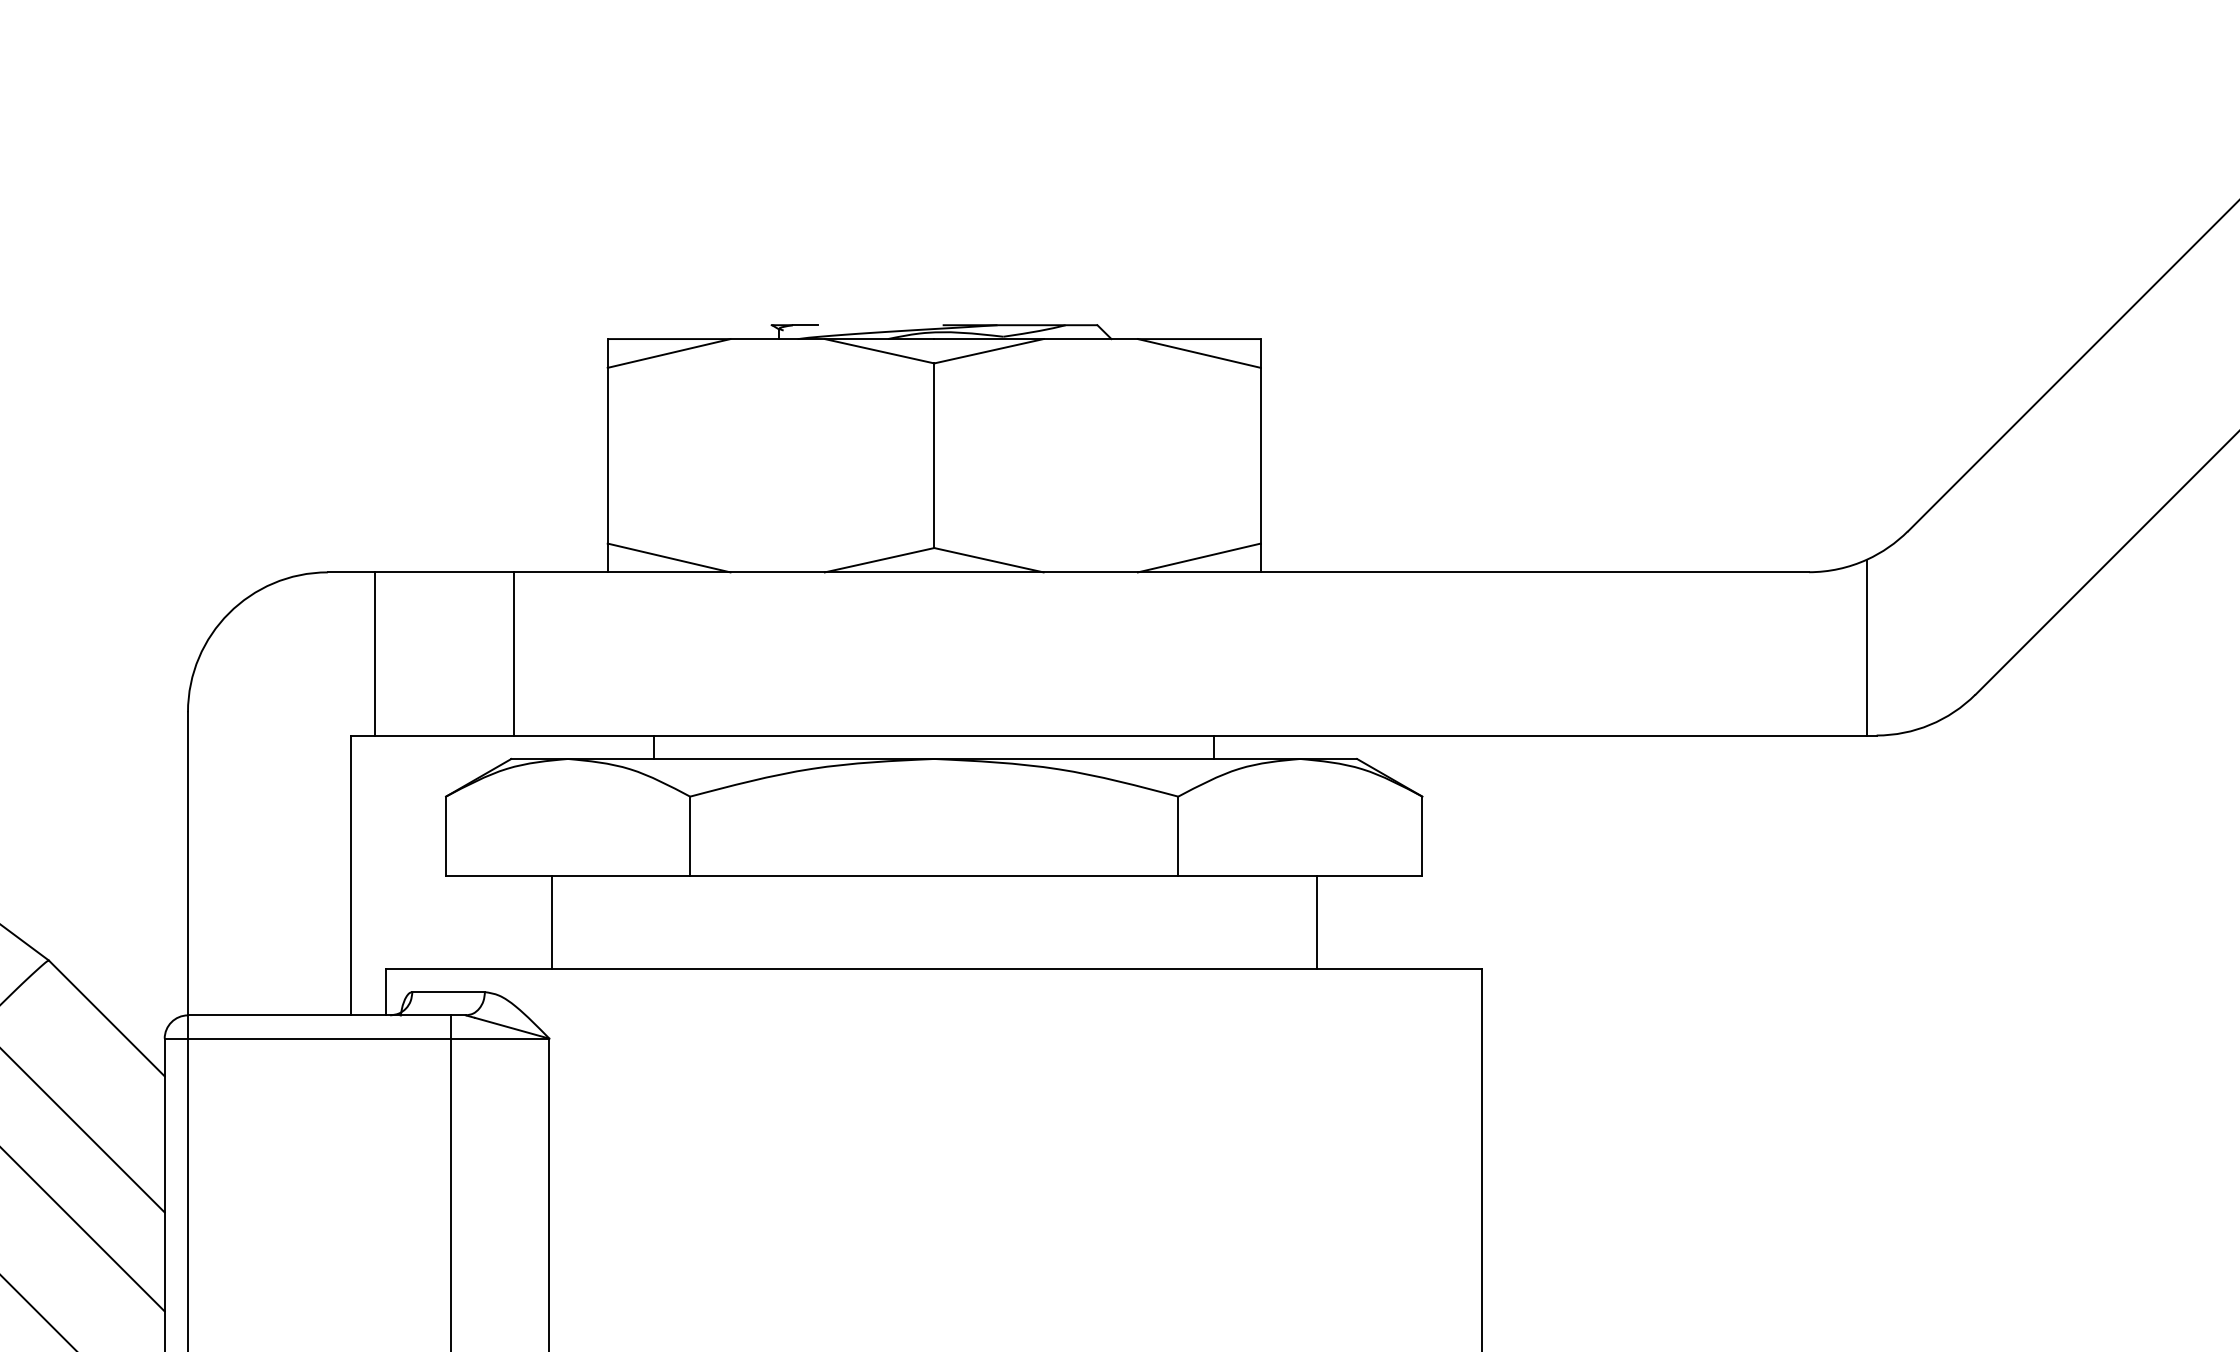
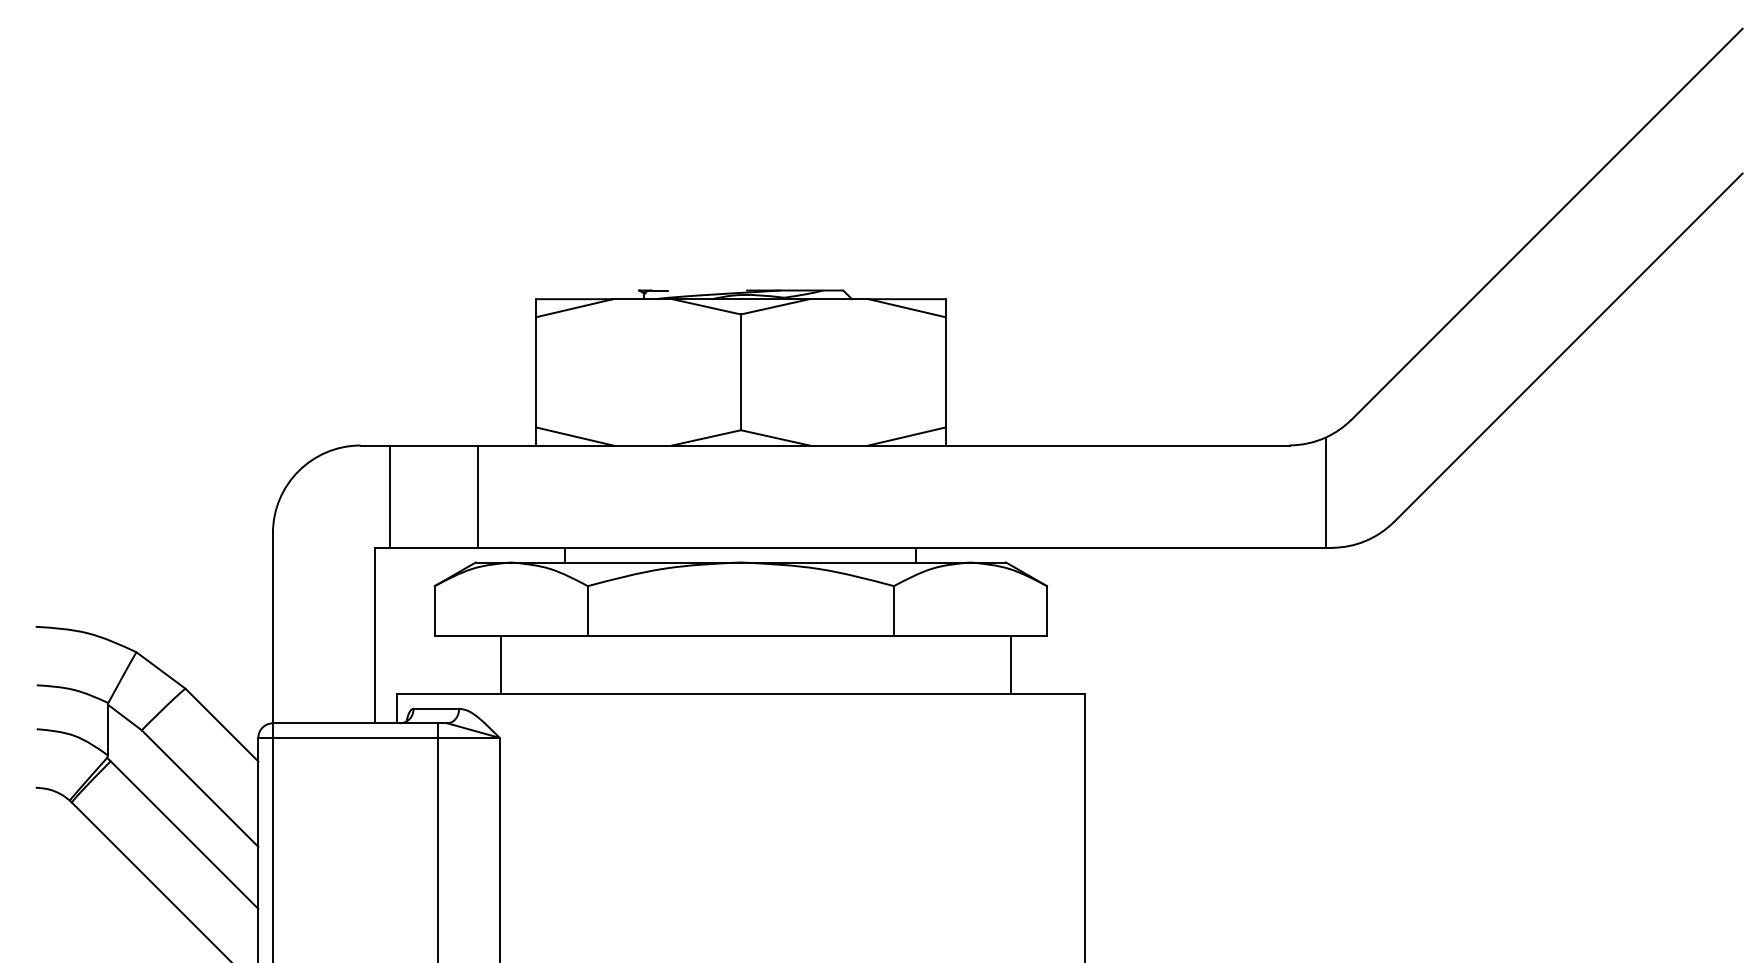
line: (1316, 921) -> (1010, 664), moved

